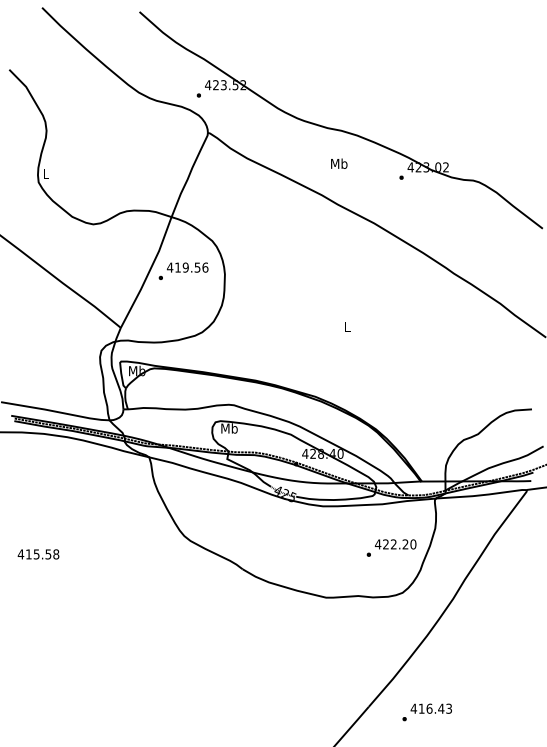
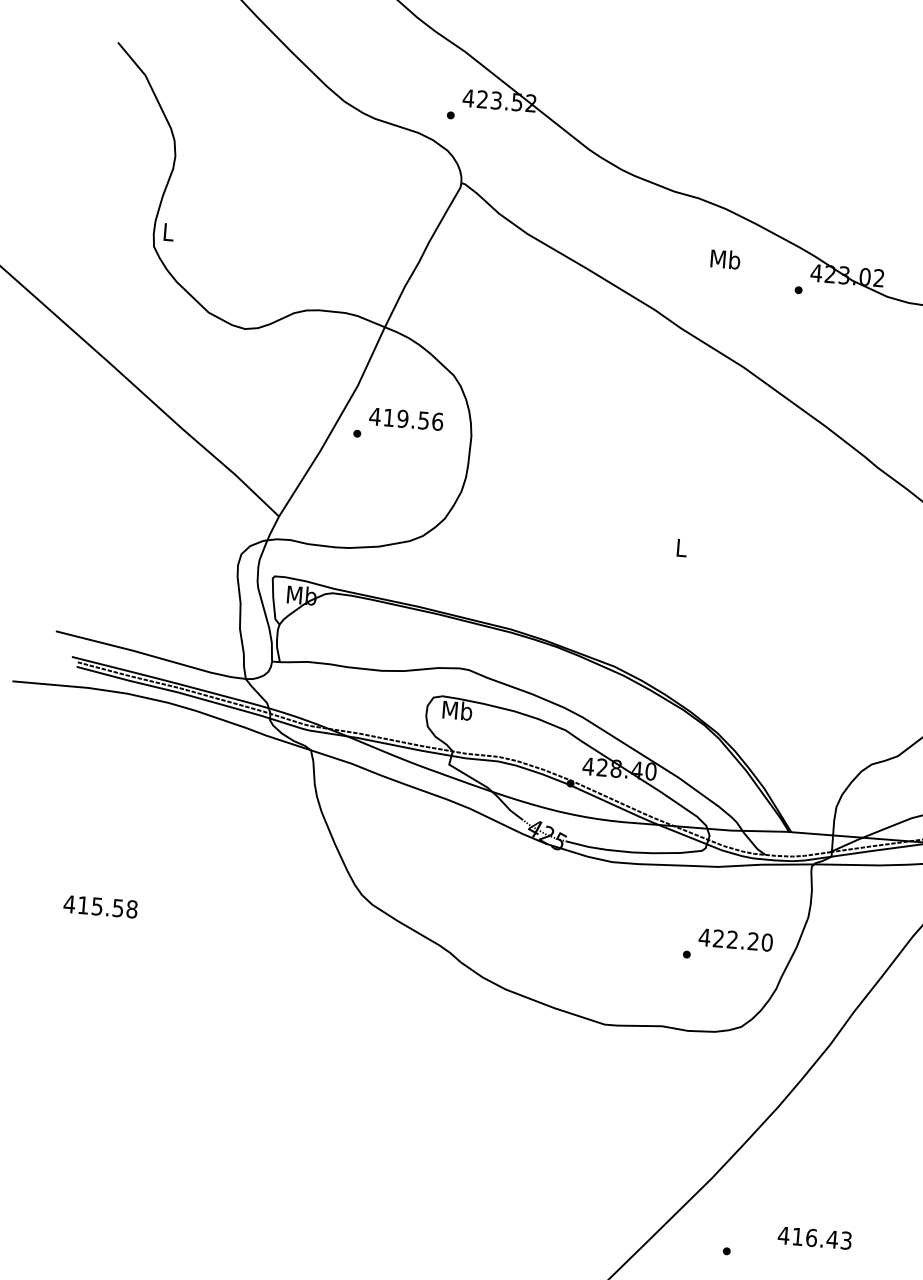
text: (339, 163) -> (725, 258), moved
text: (430, 708) -> (813, 1237), moved

